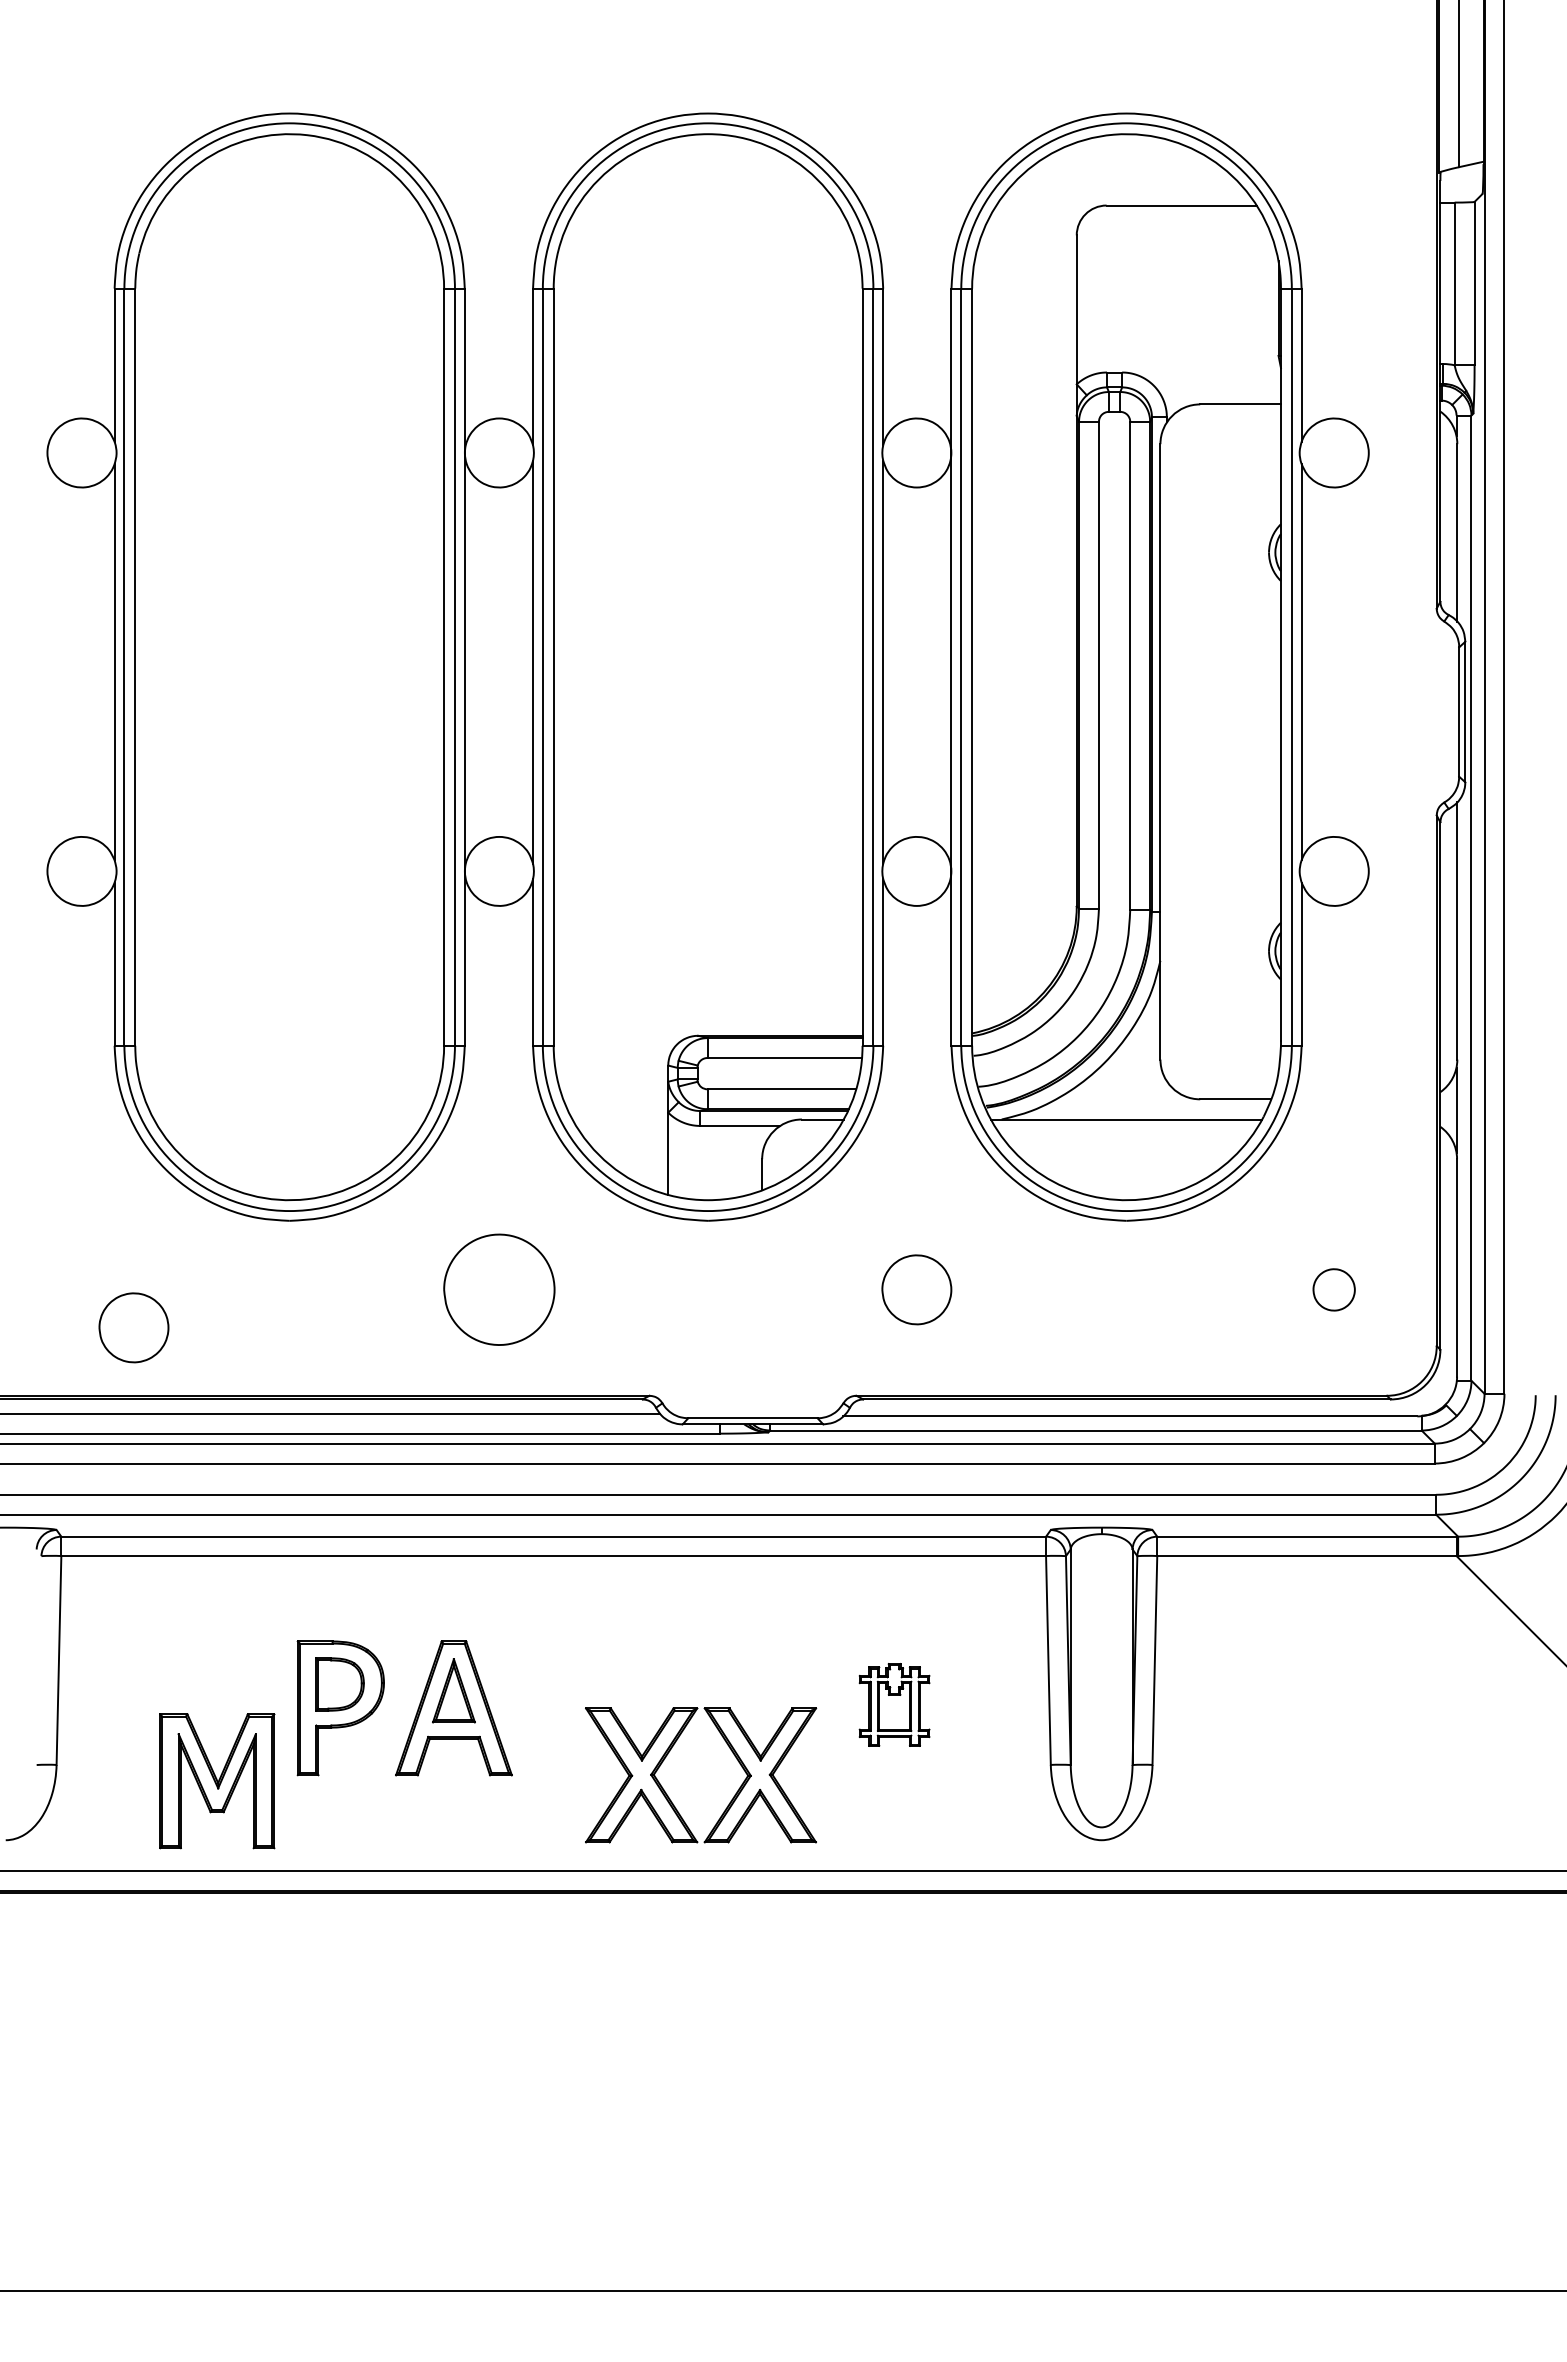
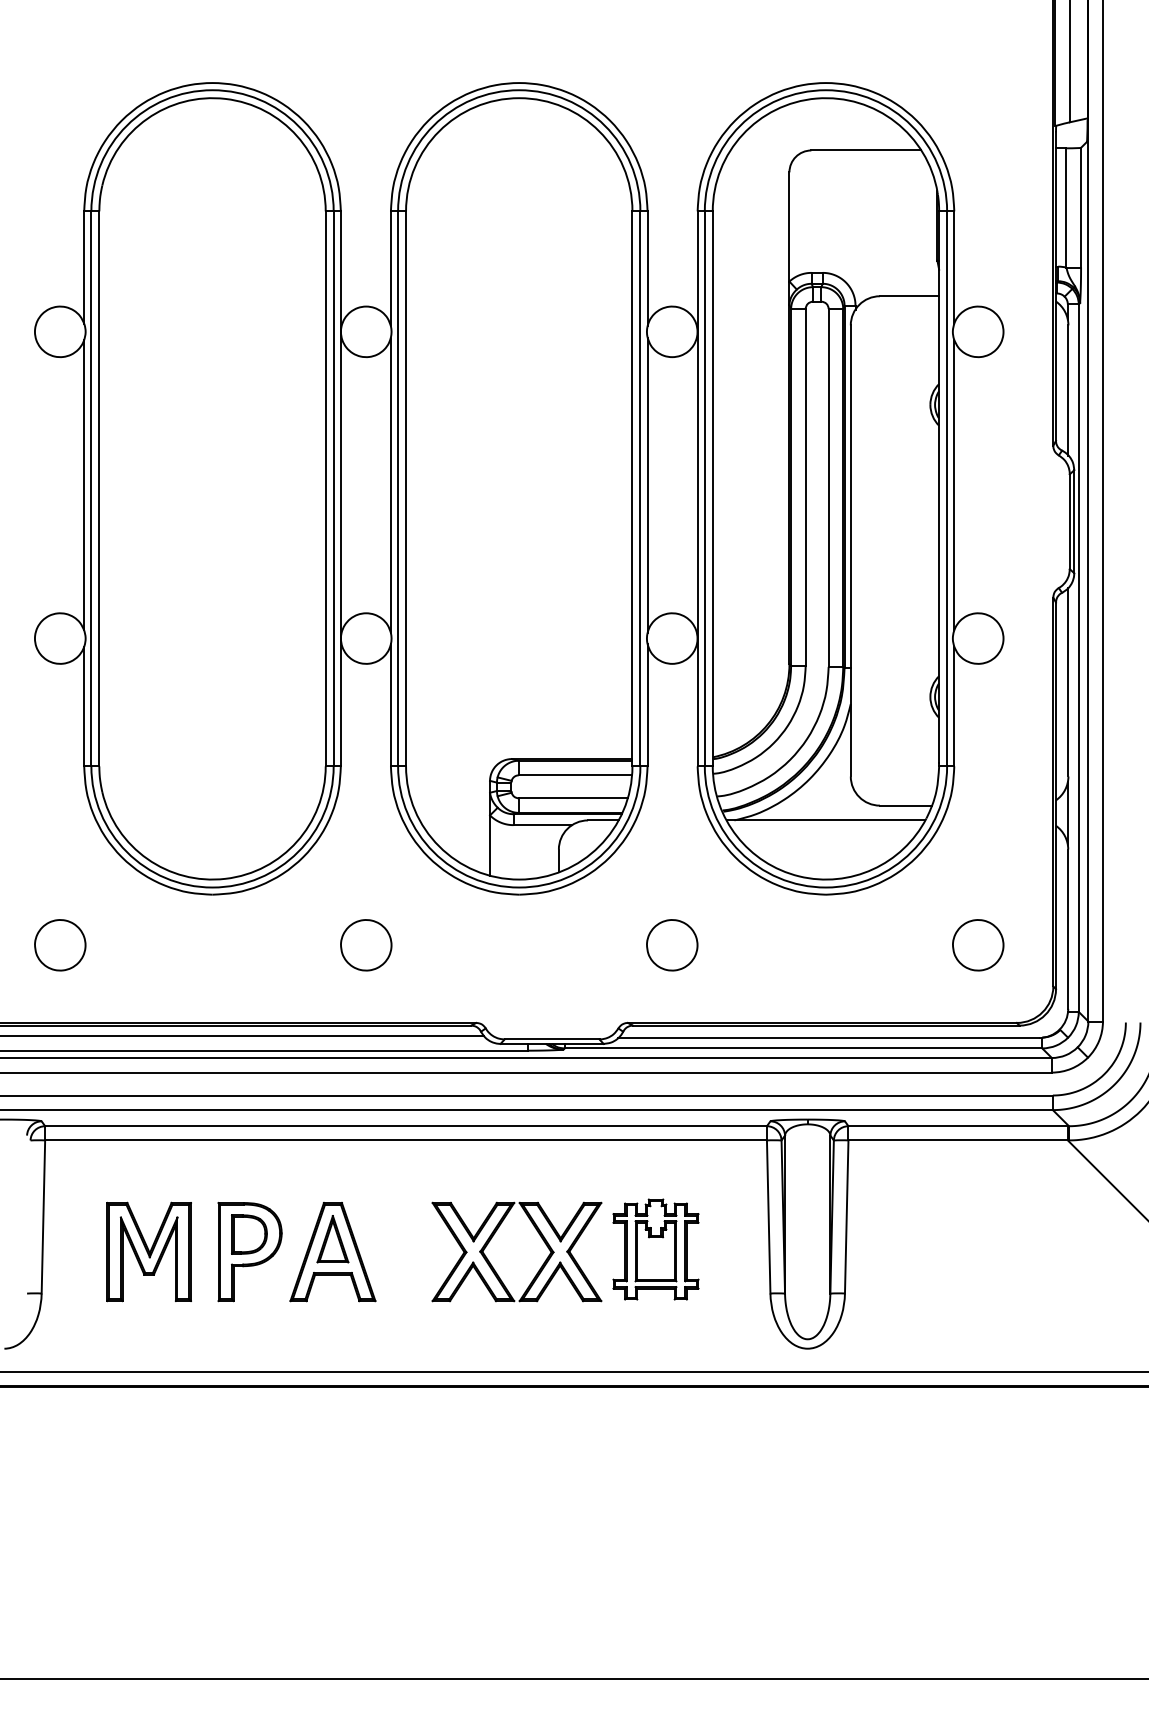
part: (499, 1289) -> (366, 945), size x0.62
part: (1333, 1289) -> (977, 945), size x1.67
part: (133, 1327) -> (59, 945), moved
part: (894, 1704) -> (655, 1249), size x1.67
part: (732, 1753) -> (540, 1236), moved
part: (217, 1781) -> (149, 1252), moved

